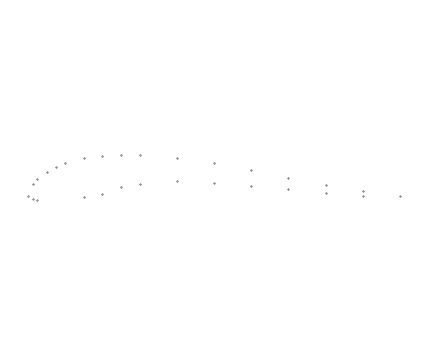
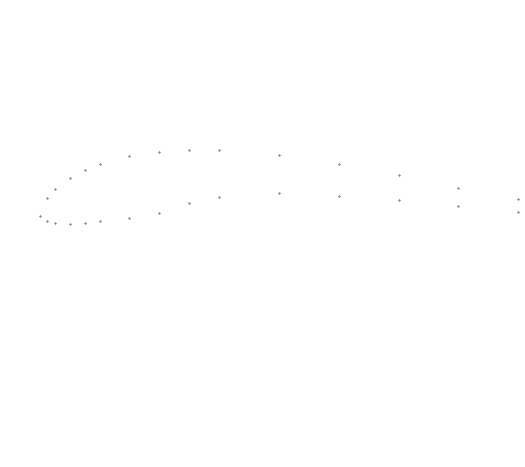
part: (56, 199) -> (85, 222), added

